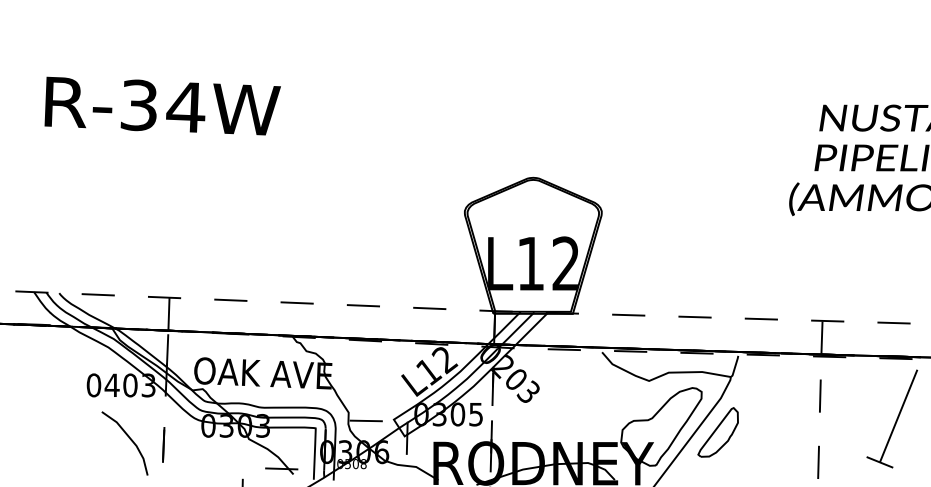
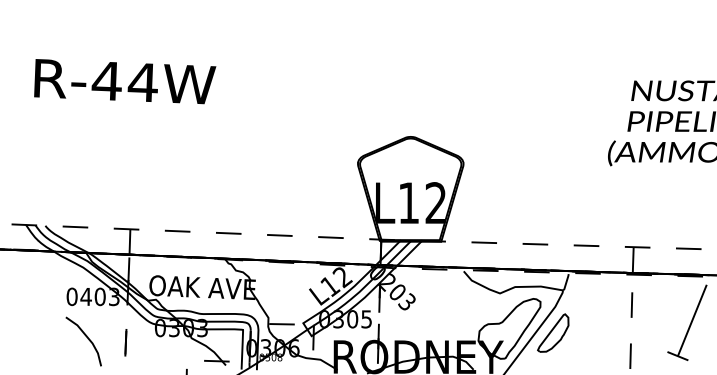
text: (138, 105) -> (106, 81), R-34W -> R-44W
line: (129, 439) -> (87, 338), moved

